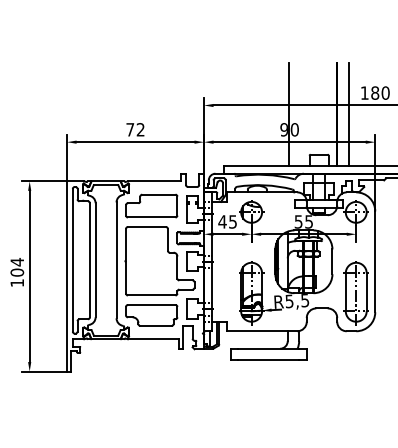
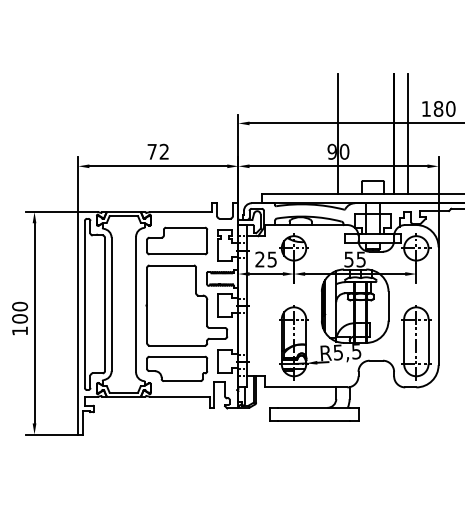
text: (222, 221) -> (259, 259), 45 -> 25
text: (17, 262) -> (20, 307), 104 -> 100

